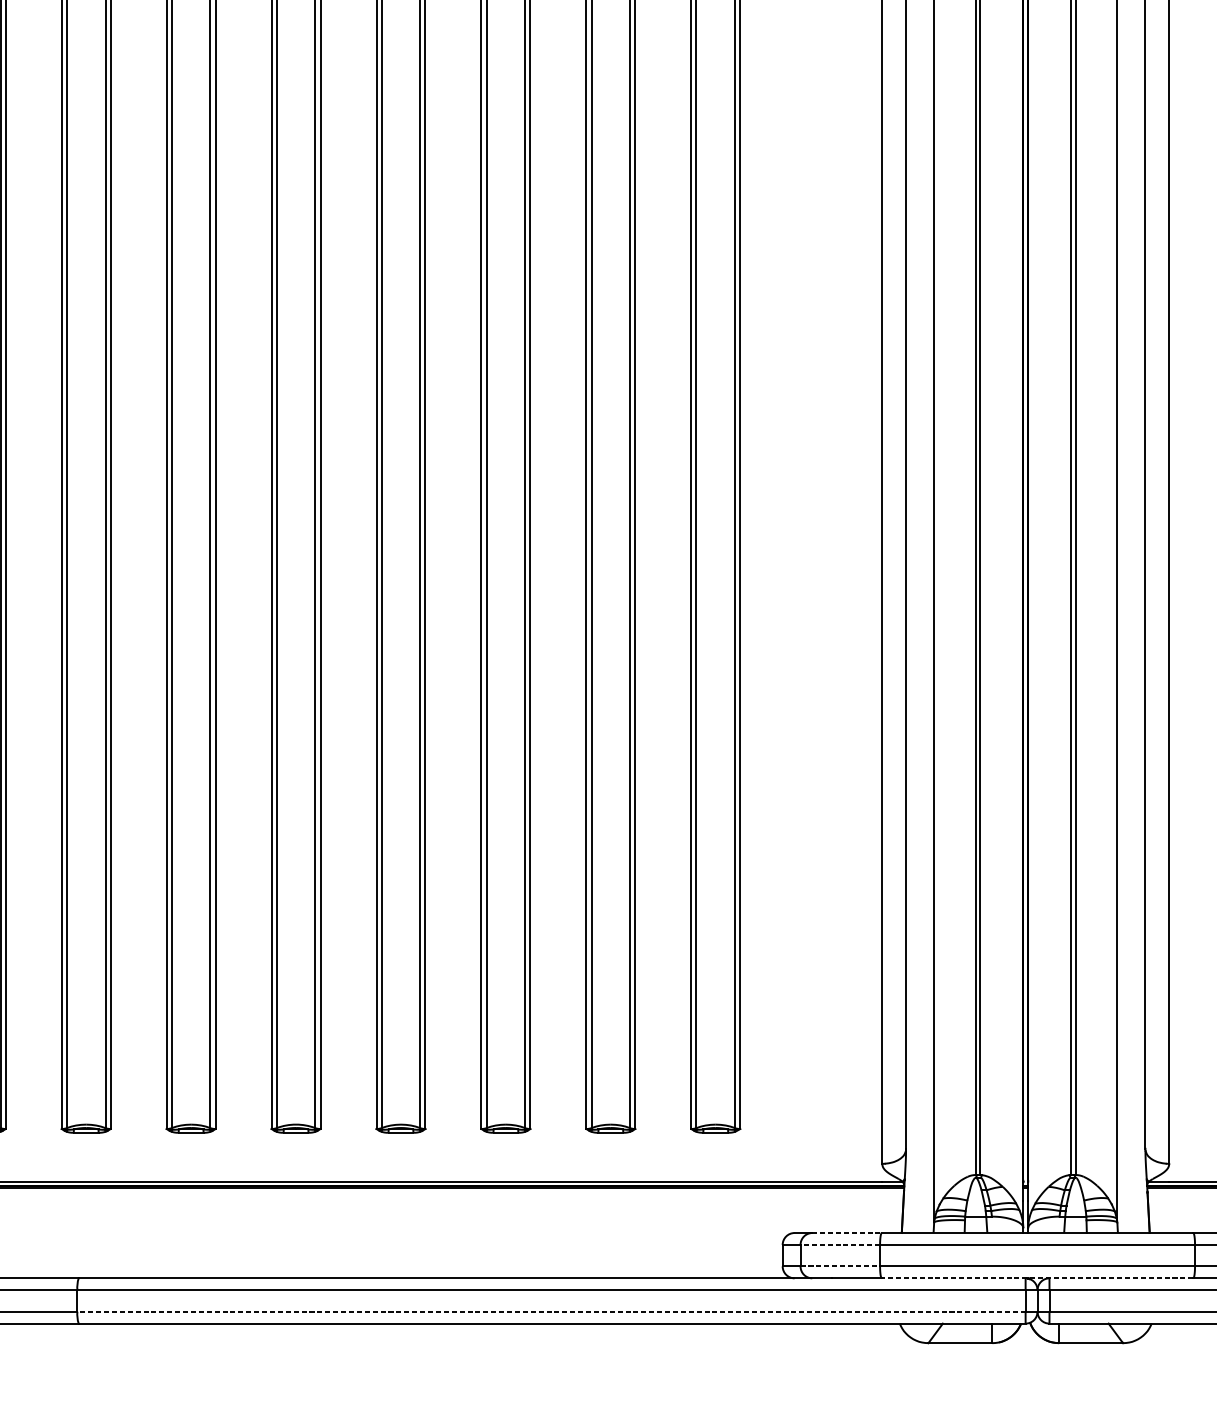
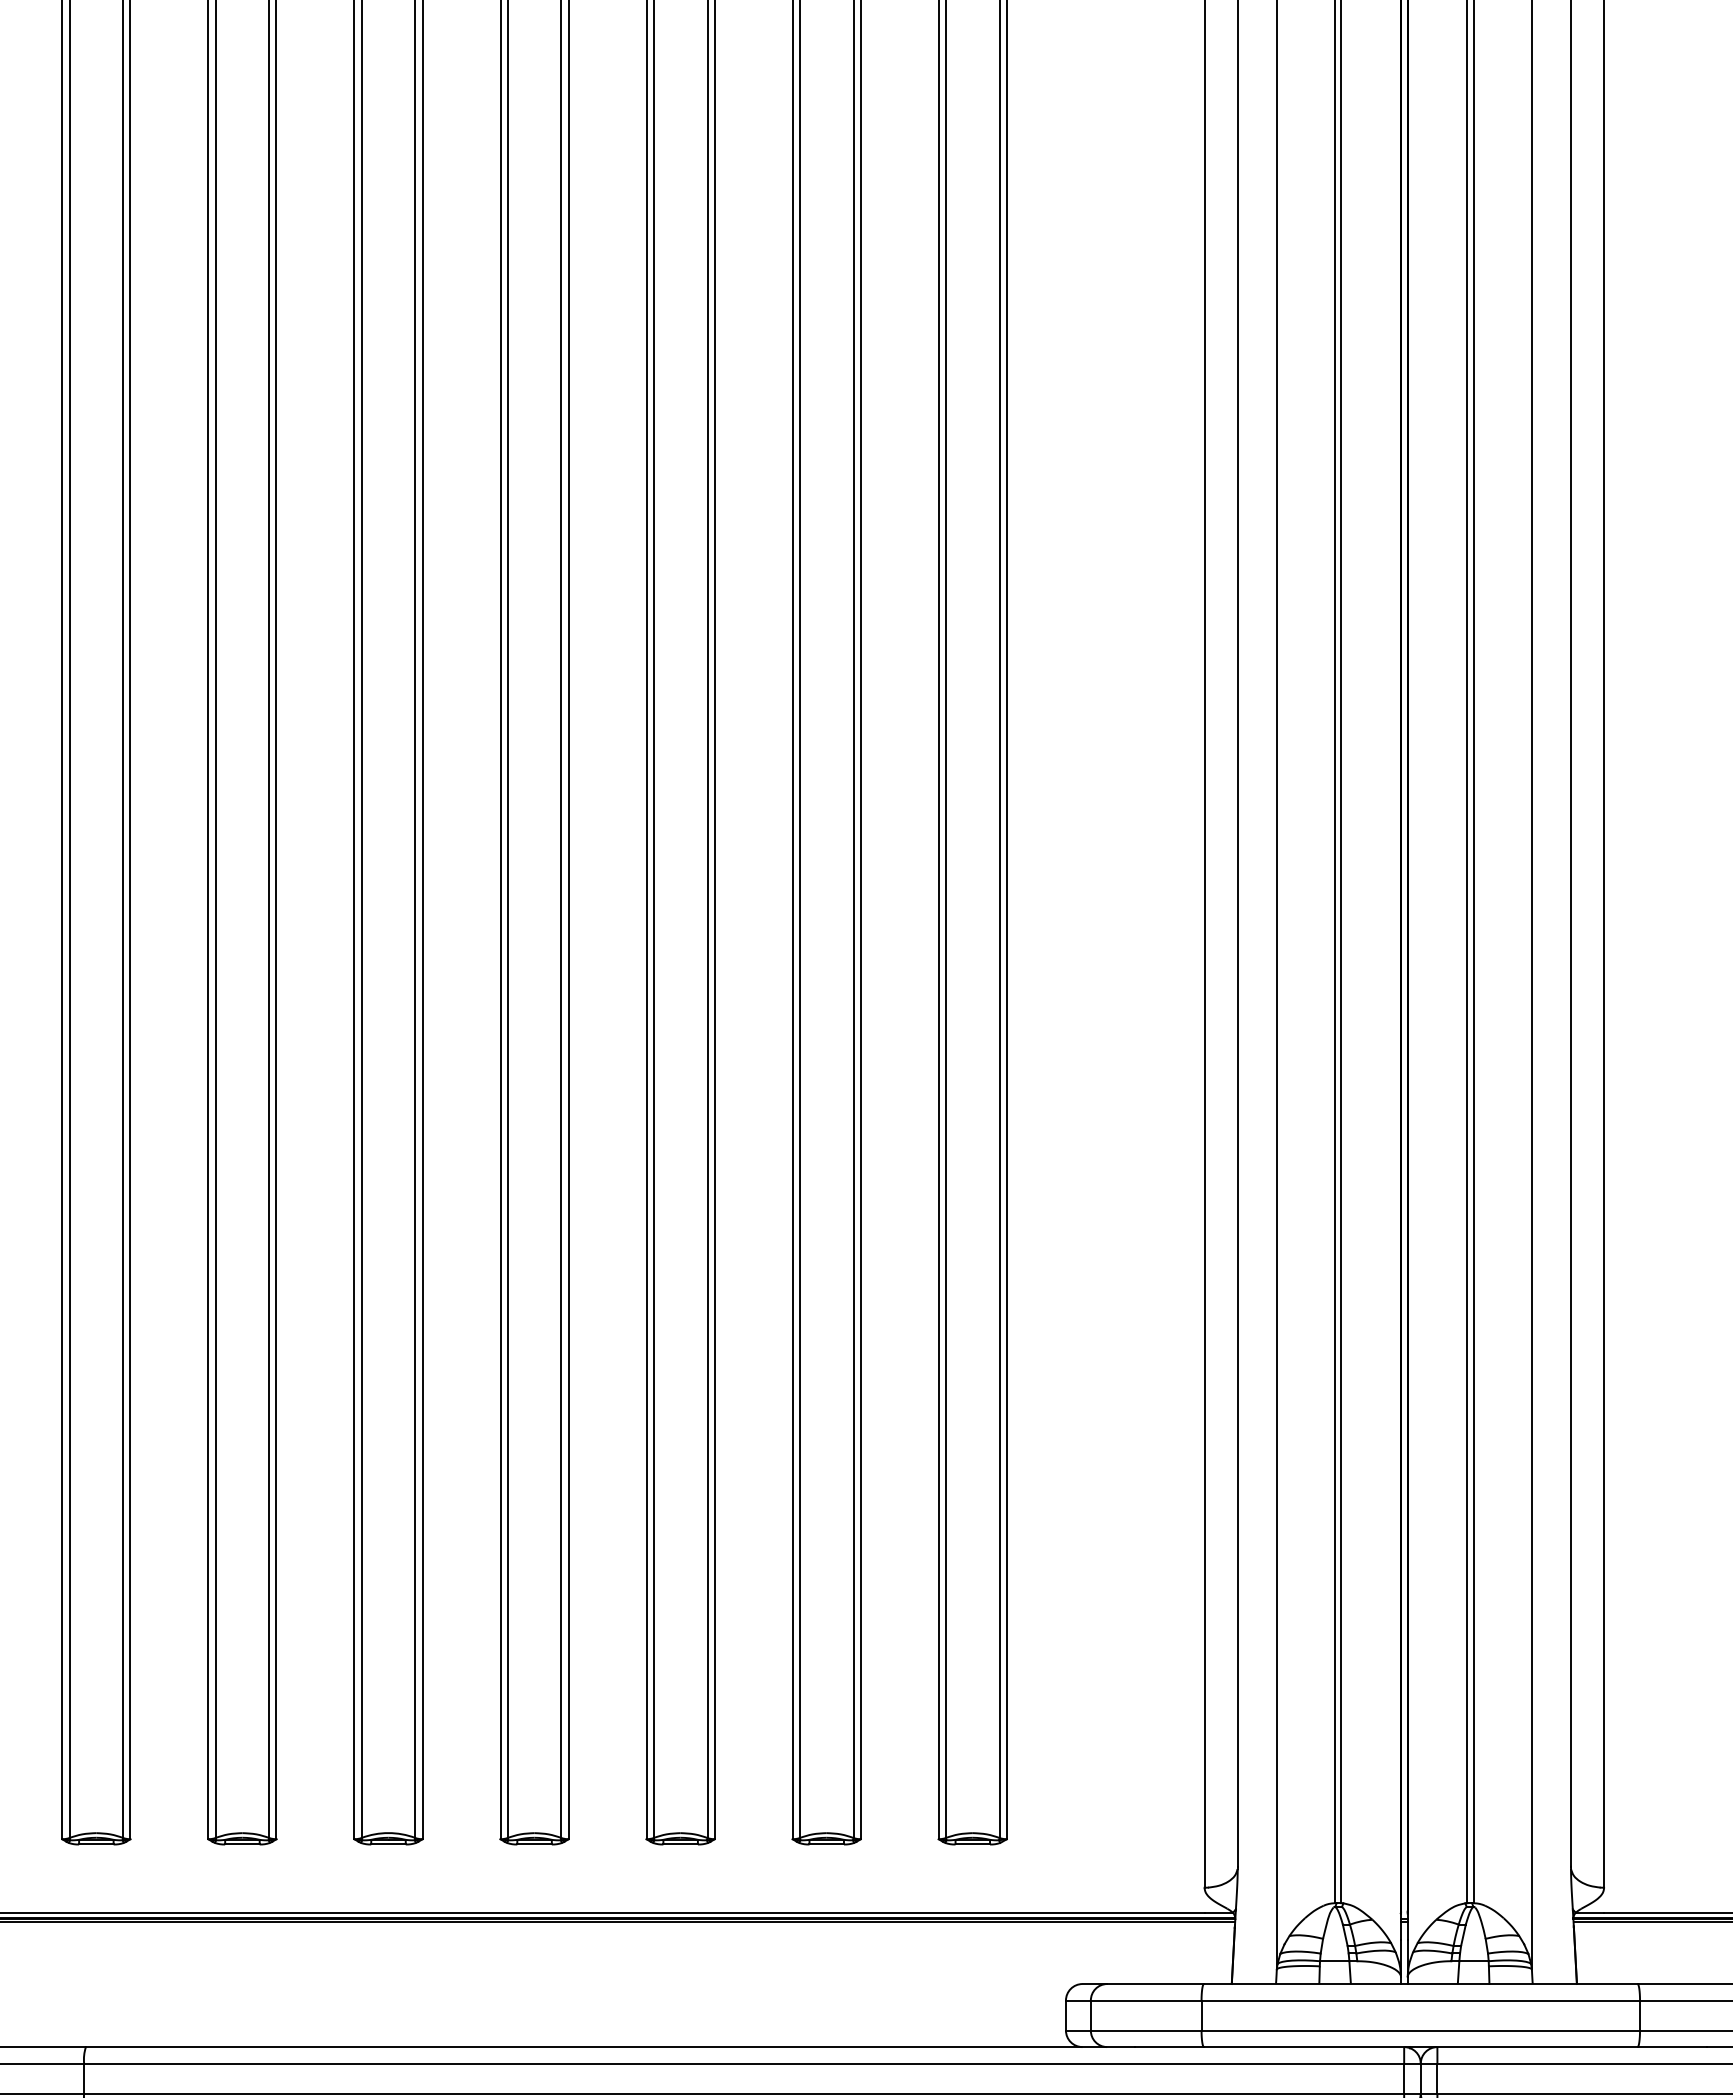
line: (847, 1233) -> (1156, 1984), dashed -> solid
line: (839, 1244) -> (1145, 2000), dashed -> solid
line: (840, 1266) -> (1146, 2030), dashed -> solid
line: (1037, 1278) -> (1420, 2047), dashed -> solid
line: (551, 1311) -> (743, 2093), dashed -> solid

